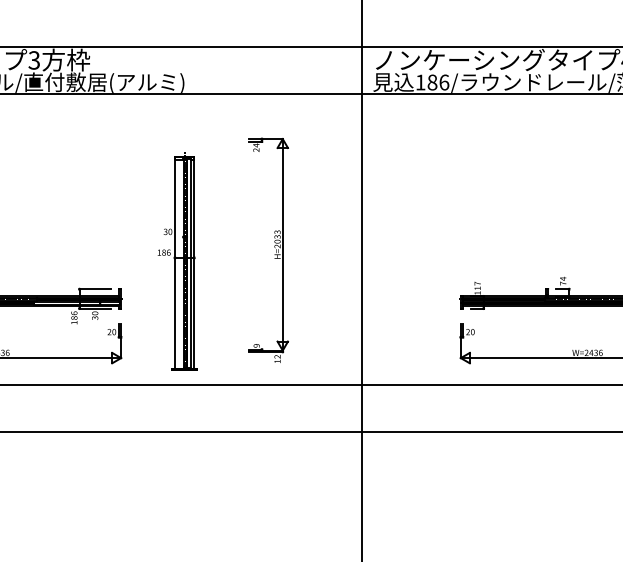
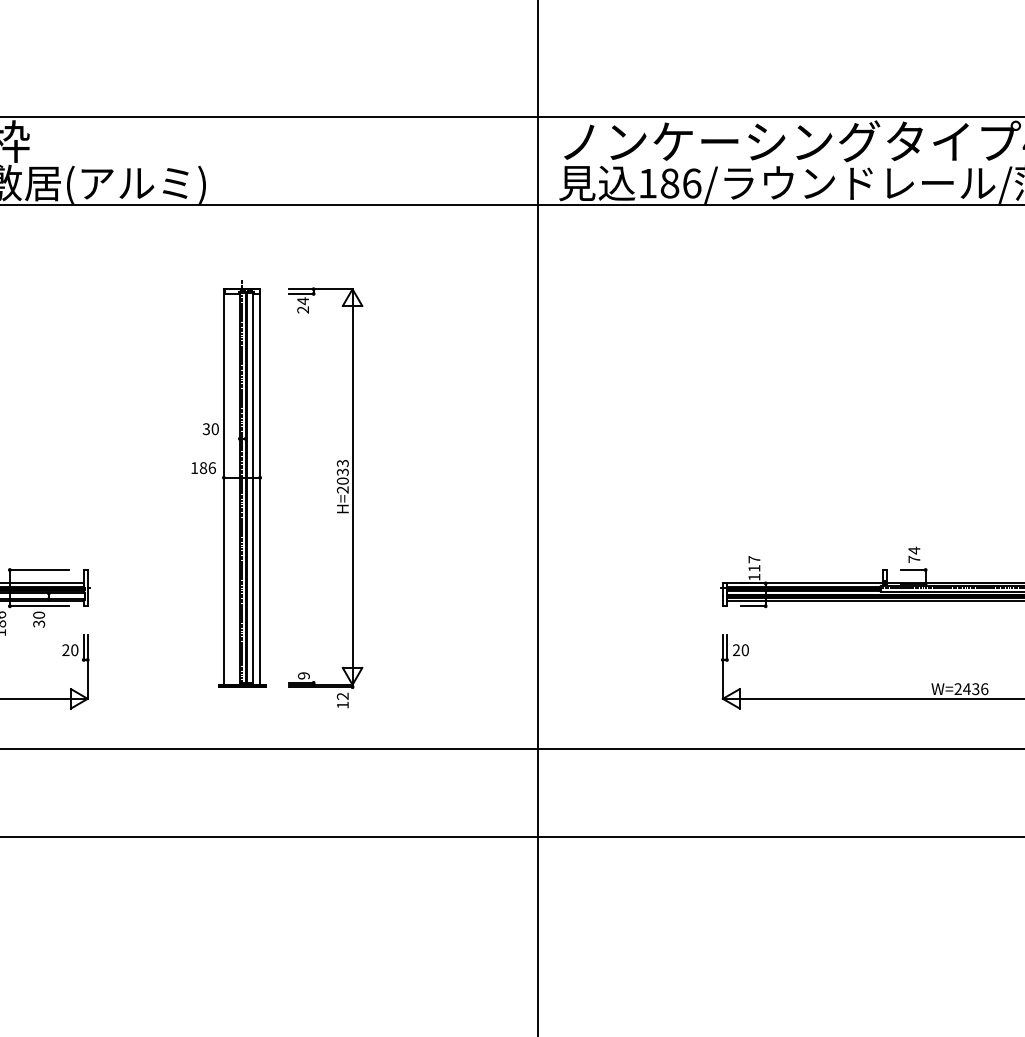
part: (274, 247) -> (337, 491), moved
part: (177, 261) -> (228, 484), moved

